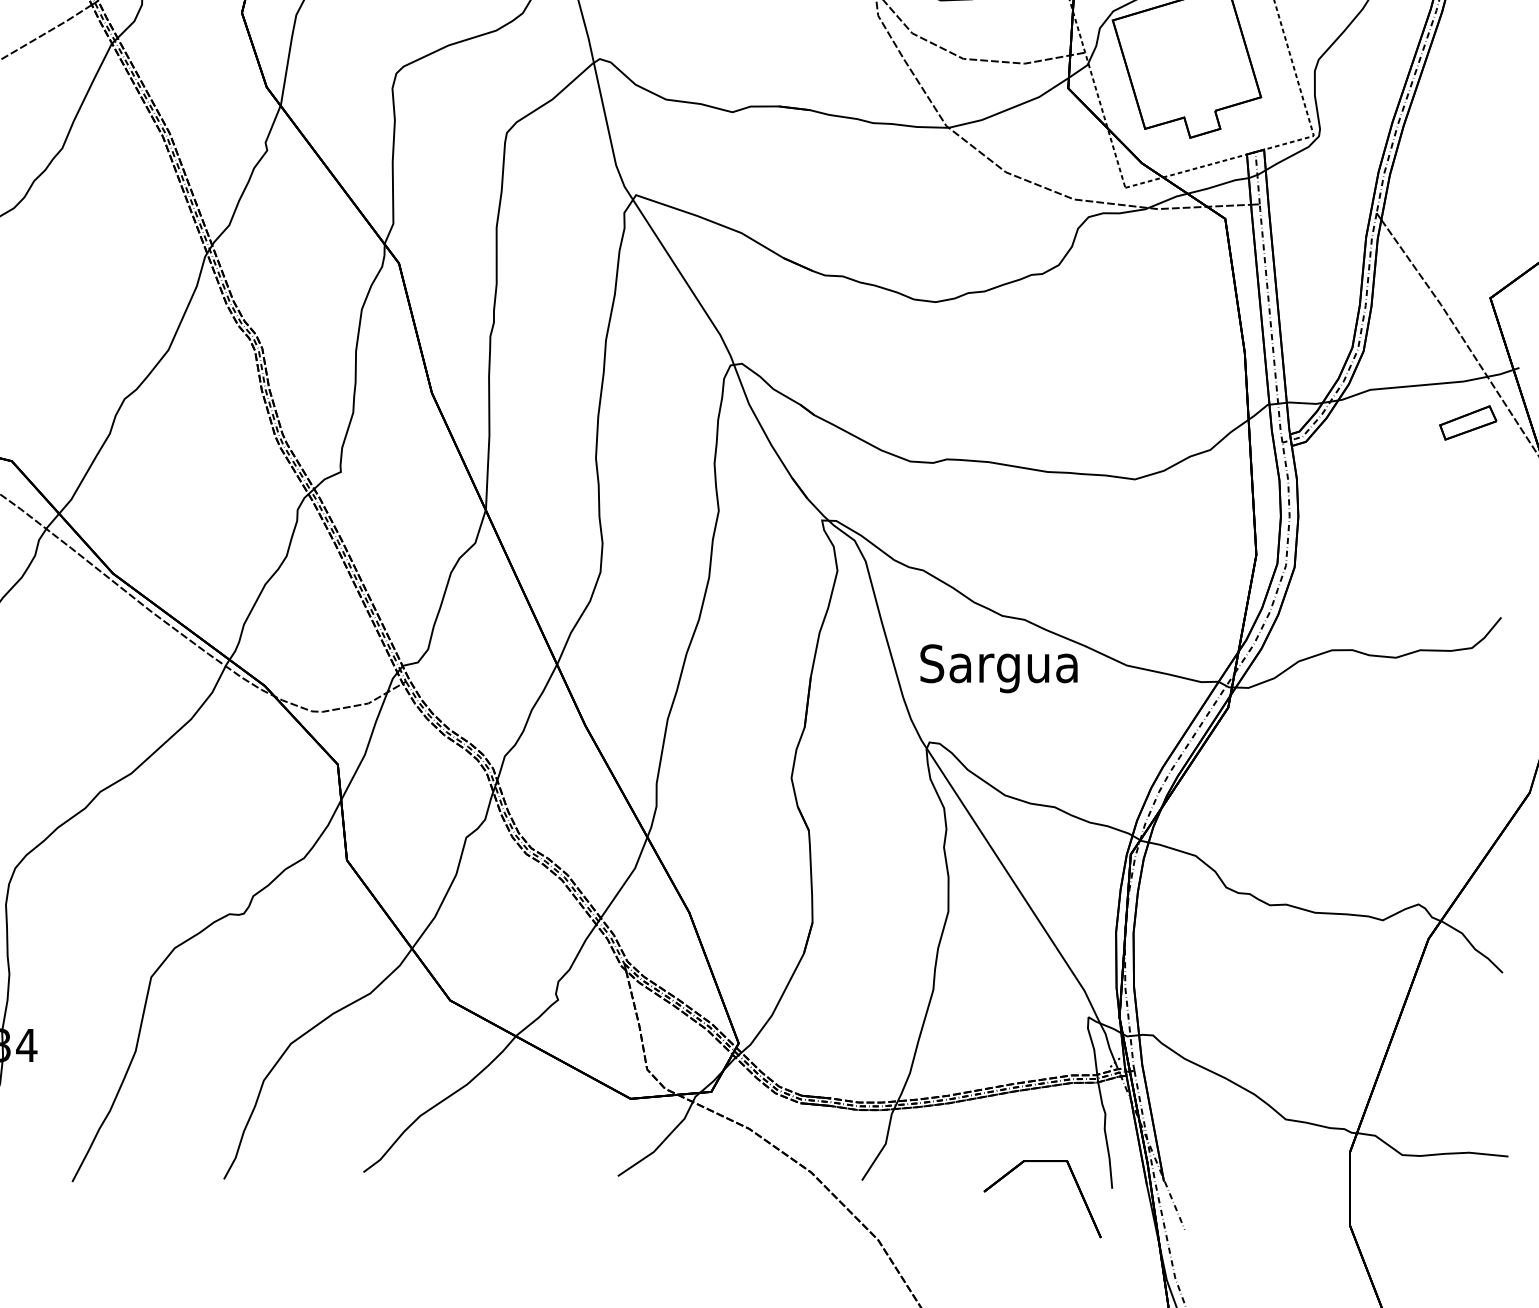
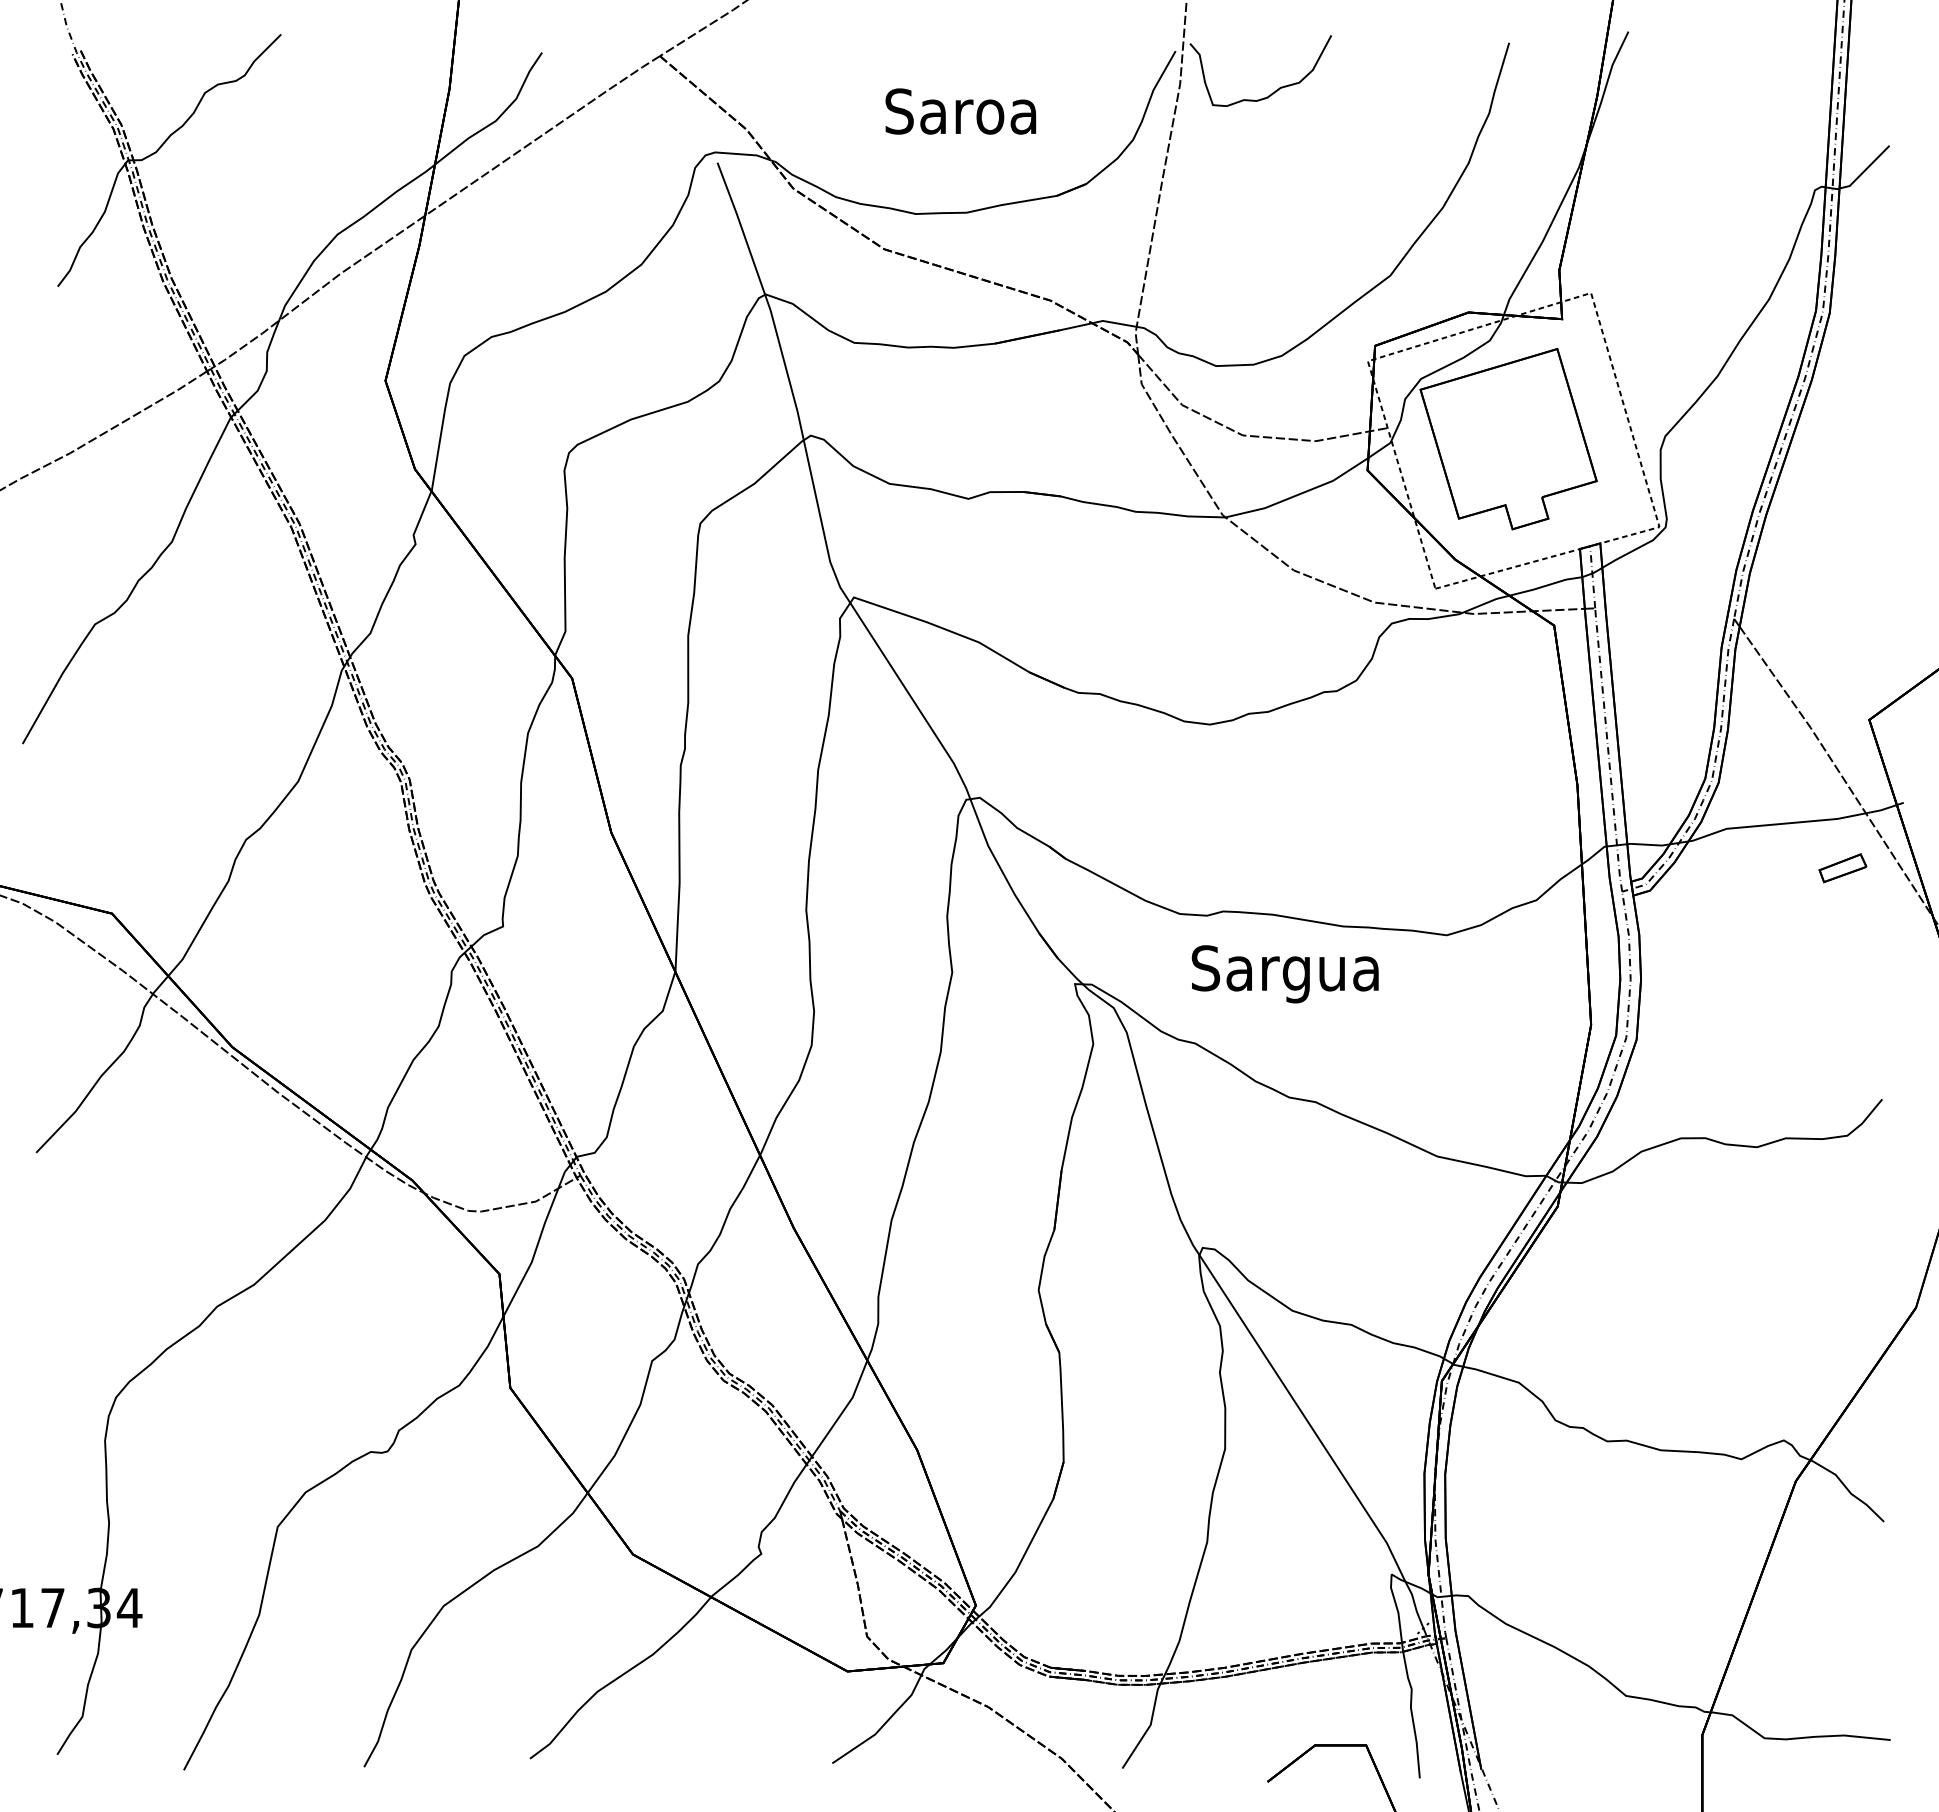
part: (1467, 423) -> (1842, 868), size x0.7
text: (998, 668) -> (1284, 974), moved

